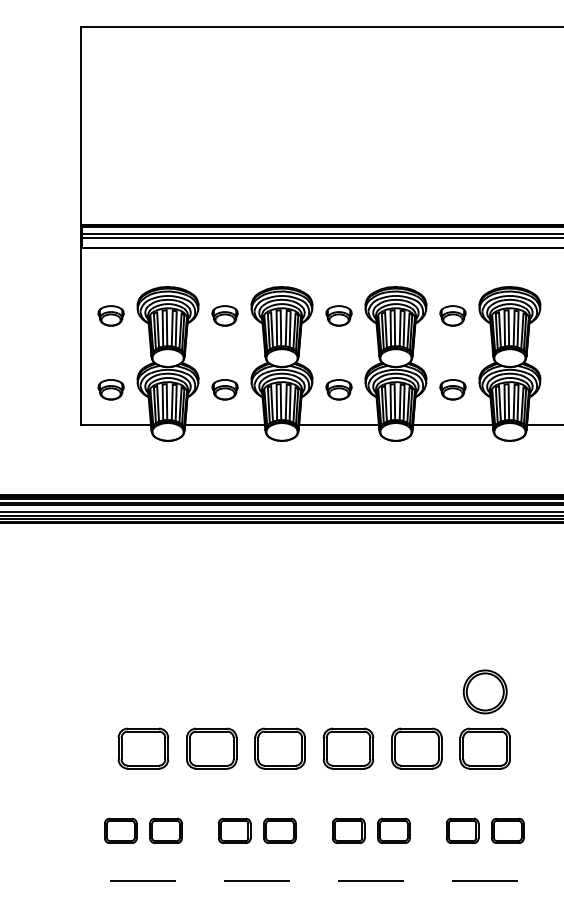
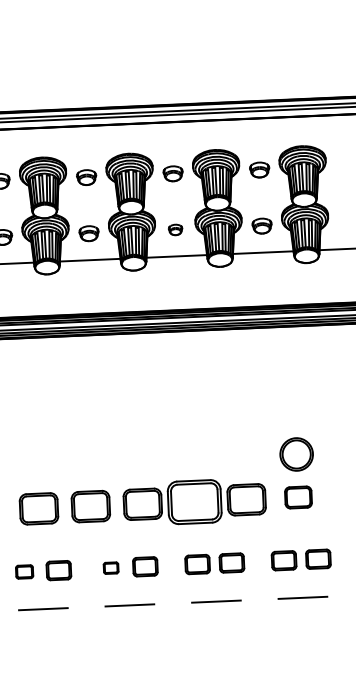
part: (338, 389) -> (175, 229), size x0.7
part: (348, 748) -> (194, 501), size x1.4
part: (484, 748) -> (297, 497), size x0.7
part: (120, 830) -> (24, 571), size x0.7
part: (234, 830) -> (110, 568), size x0.6

